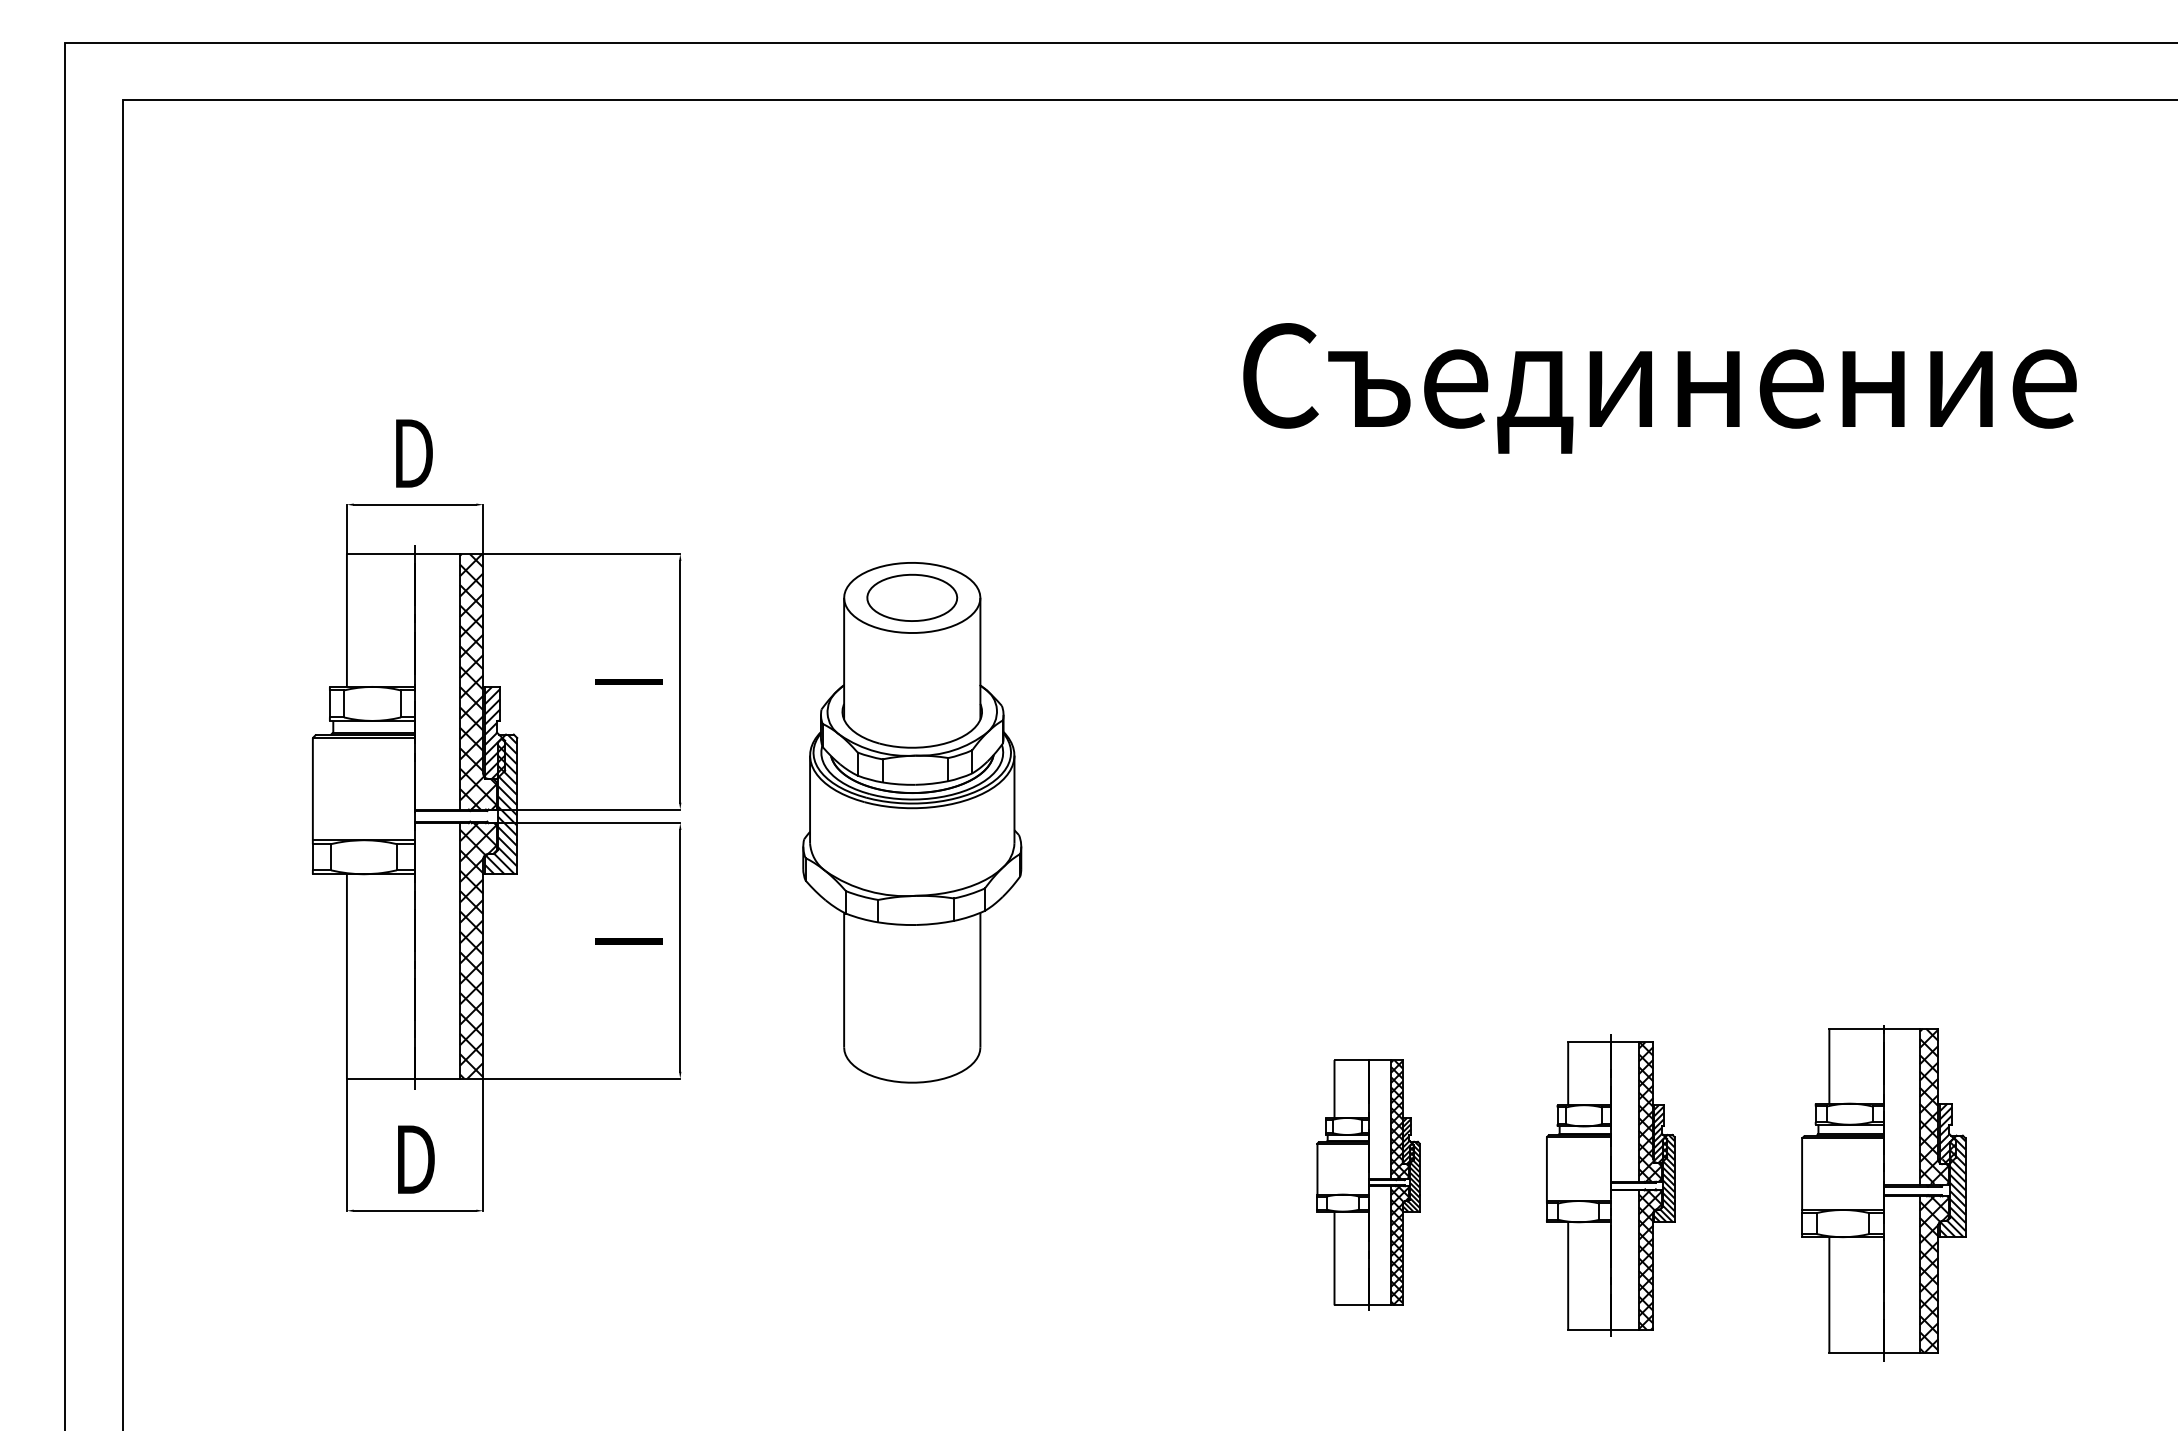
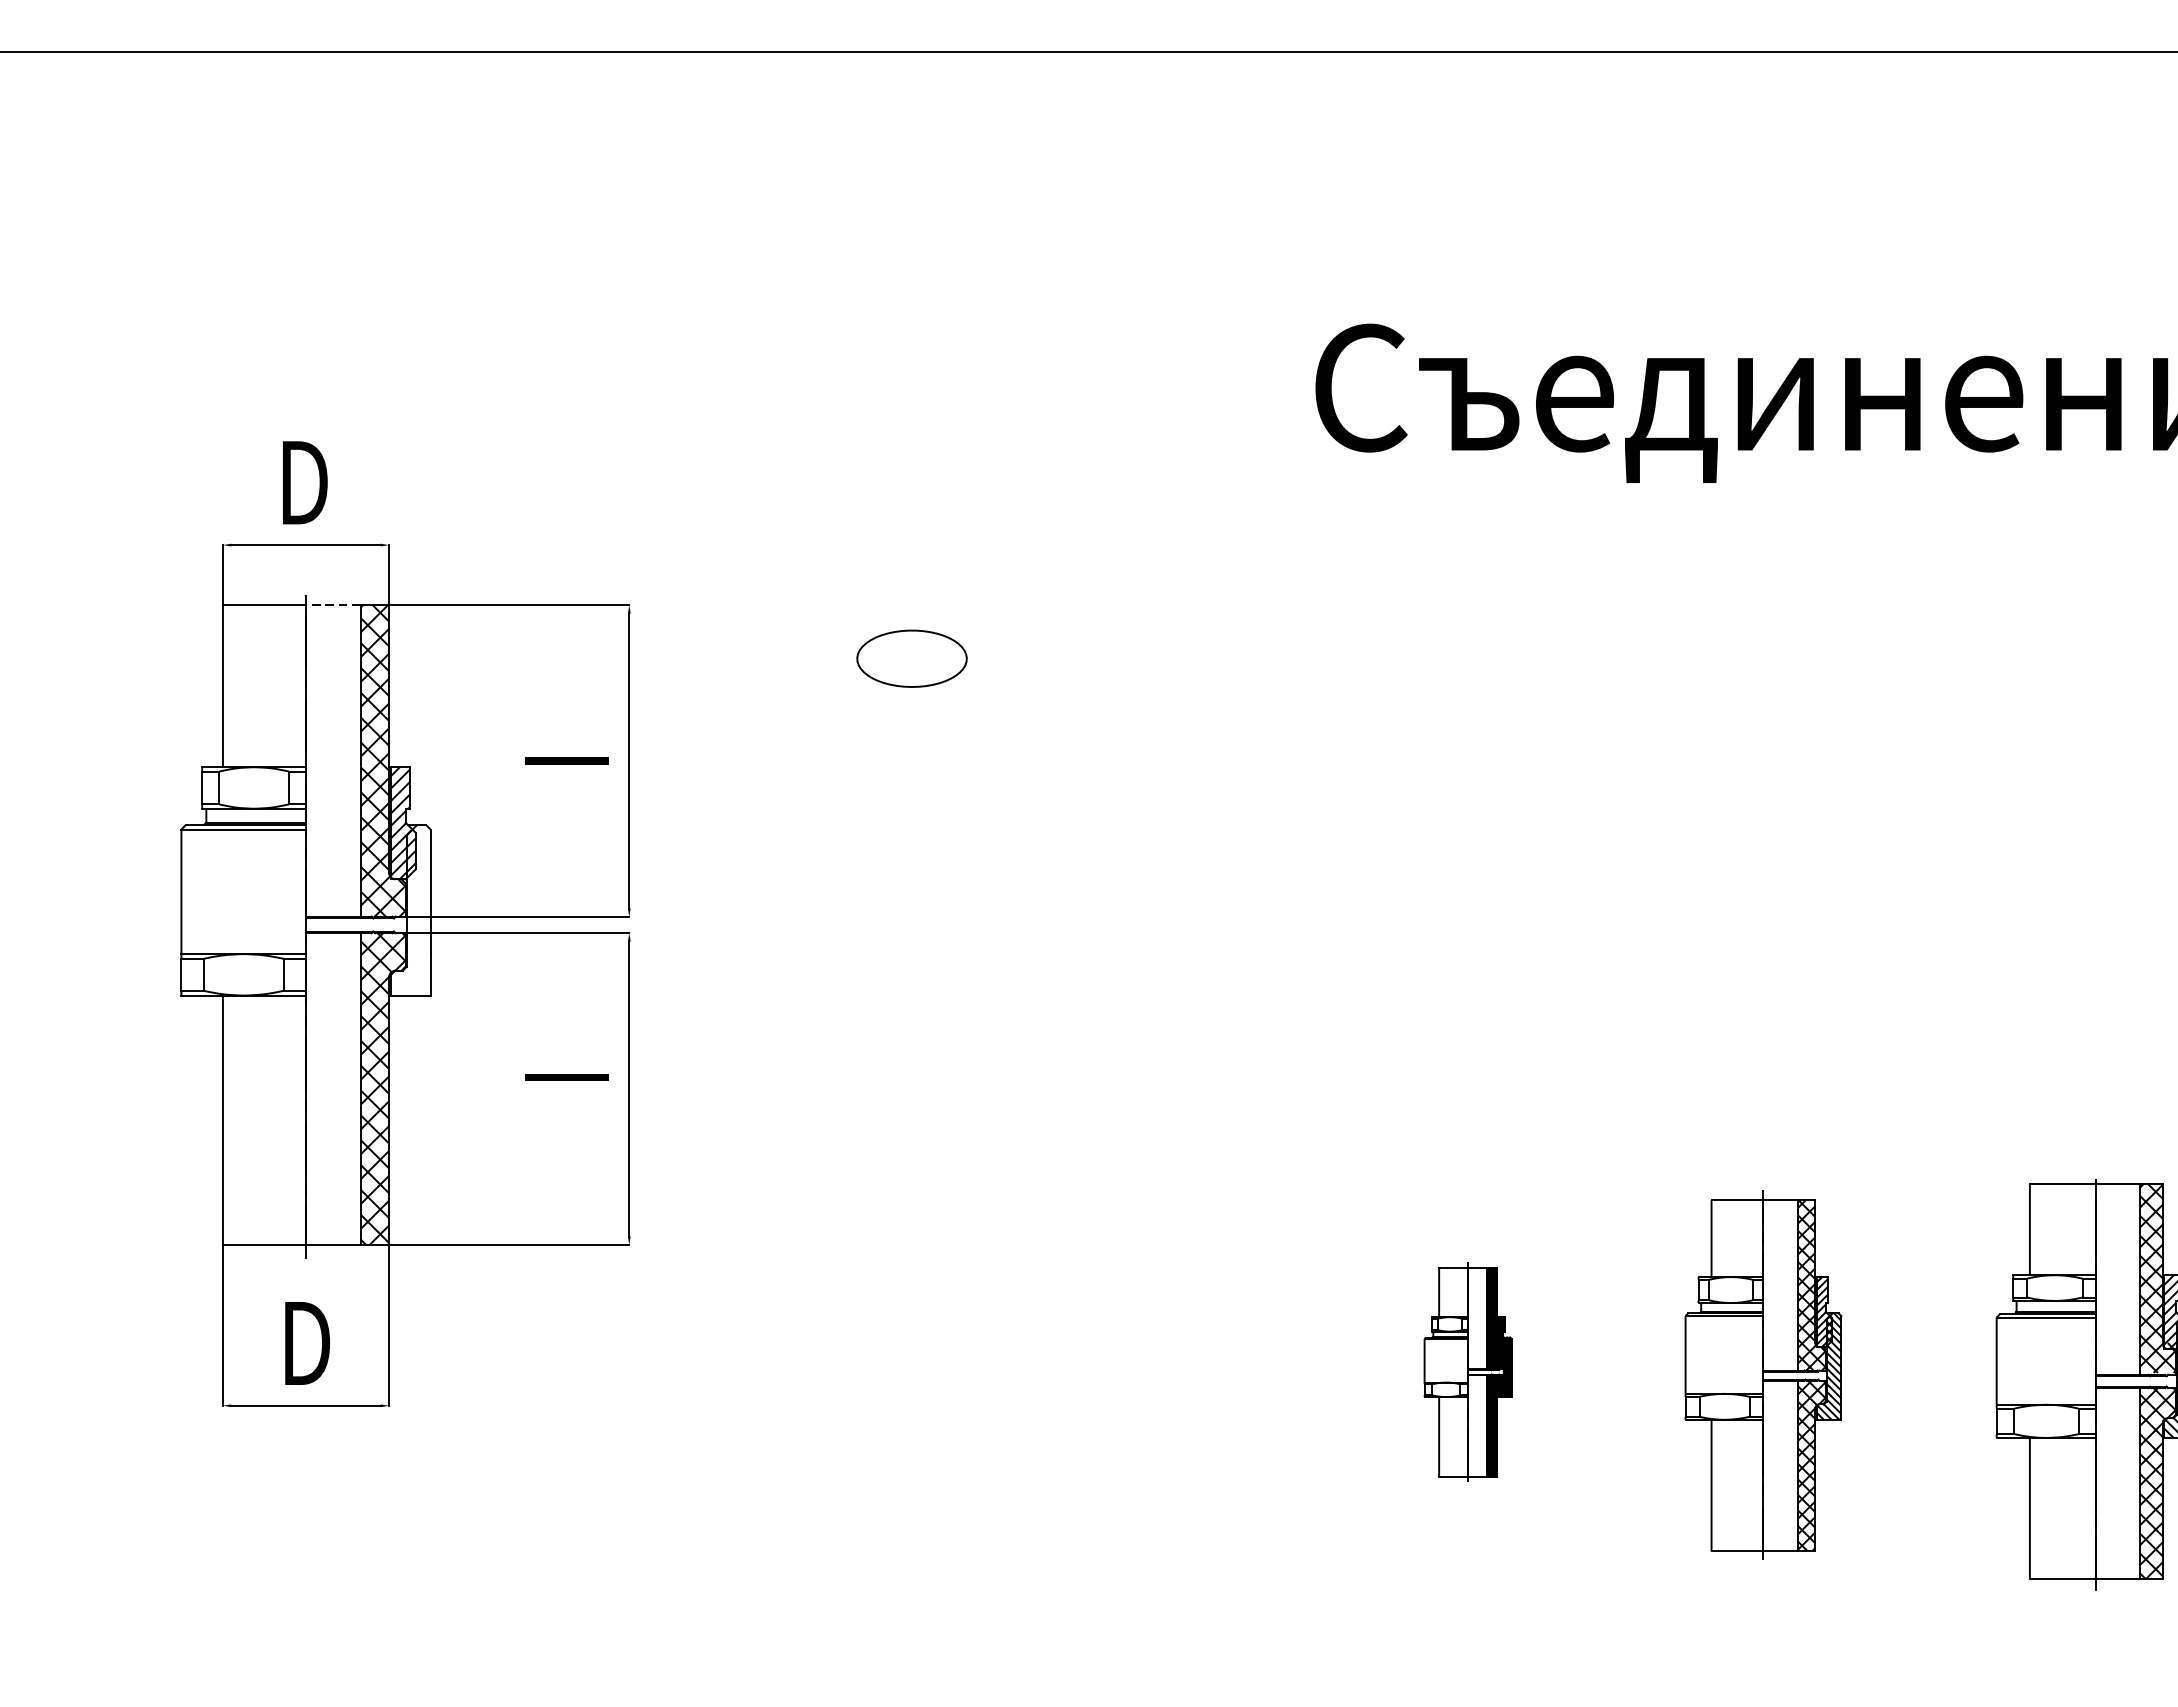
line: (437, 554) -> (333, 605), solid -> dashed
hatch: (500, 804) -> (410, 910), removed
part: (912, 822) -> (912, 932), removed
part: (1368, 1184) -> (1468, 1373), size x0.7

